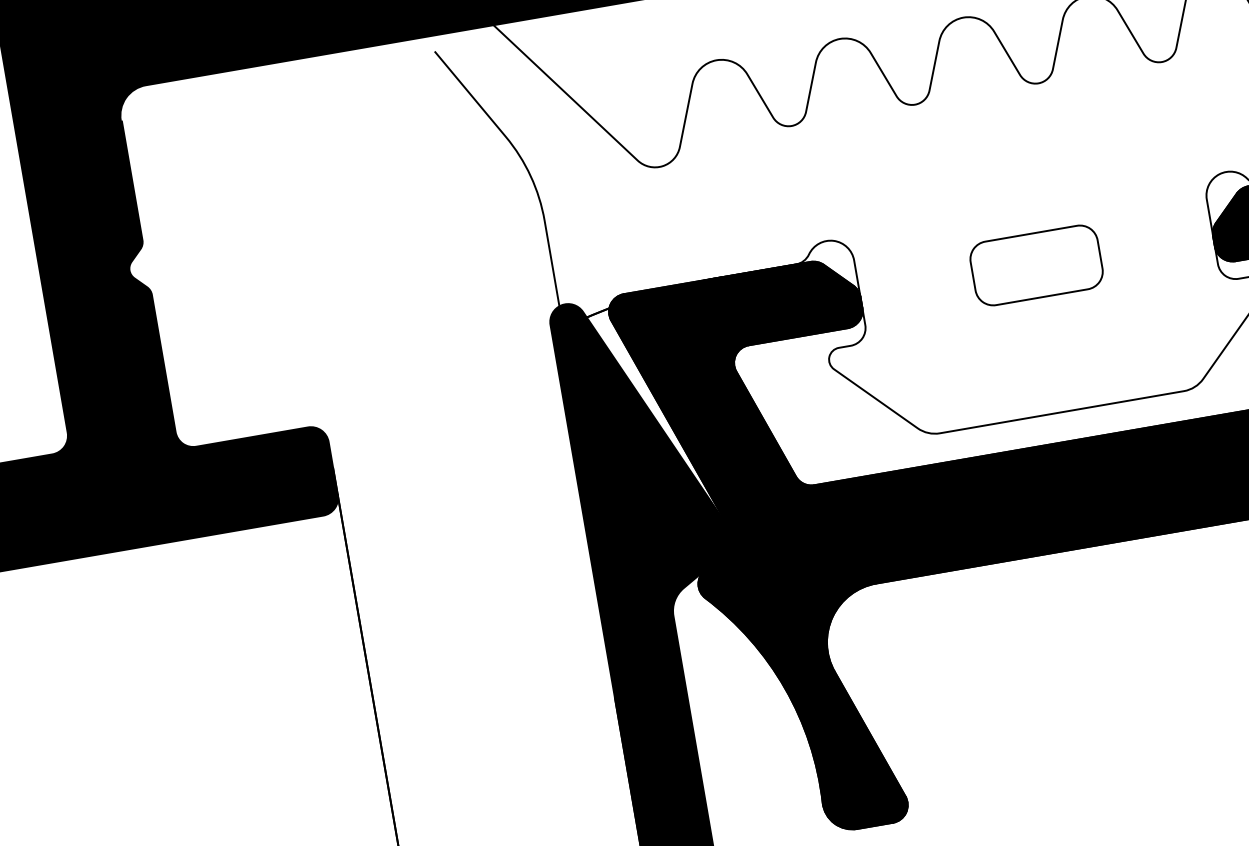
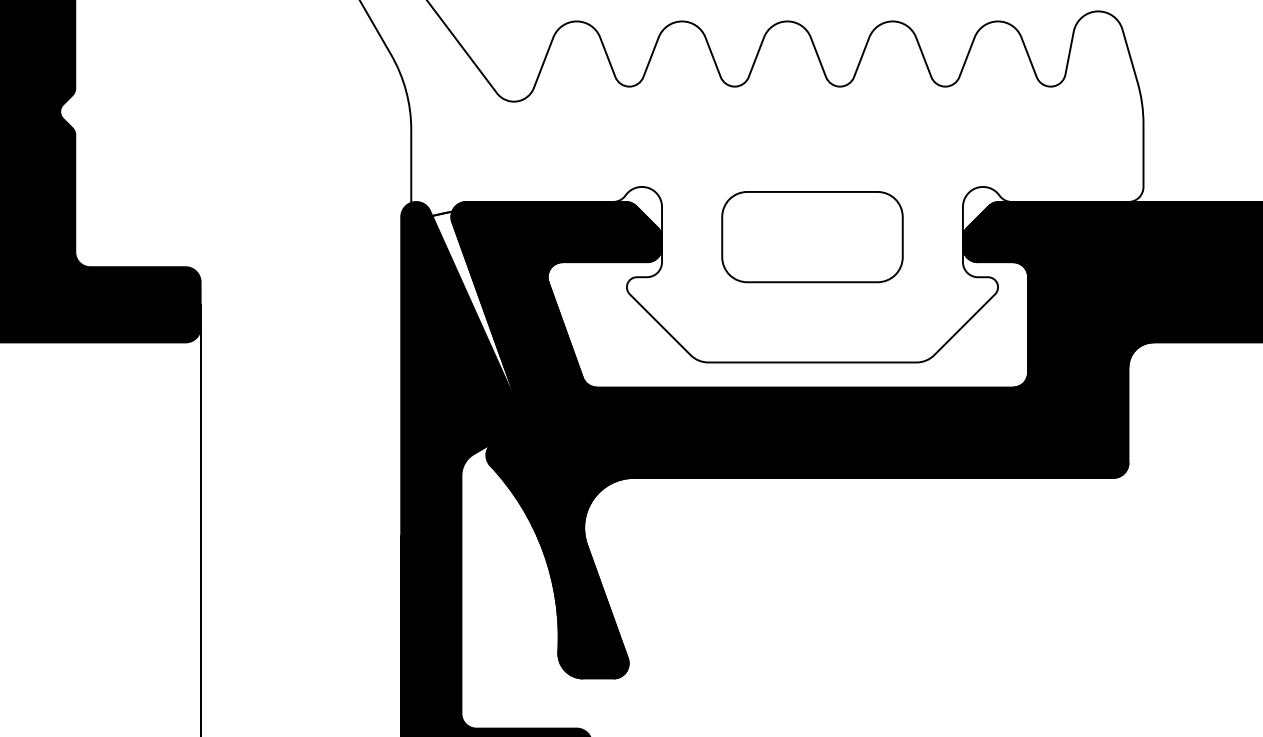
part: (1036, 265) -> (812, 237), size x1.67

